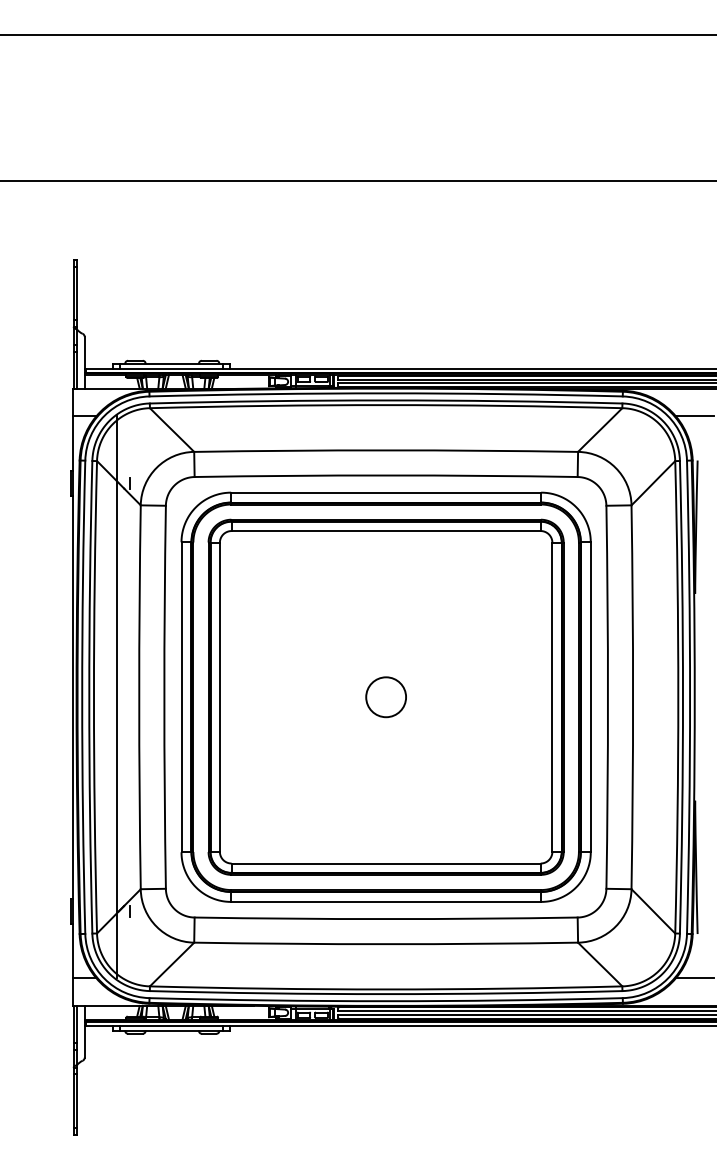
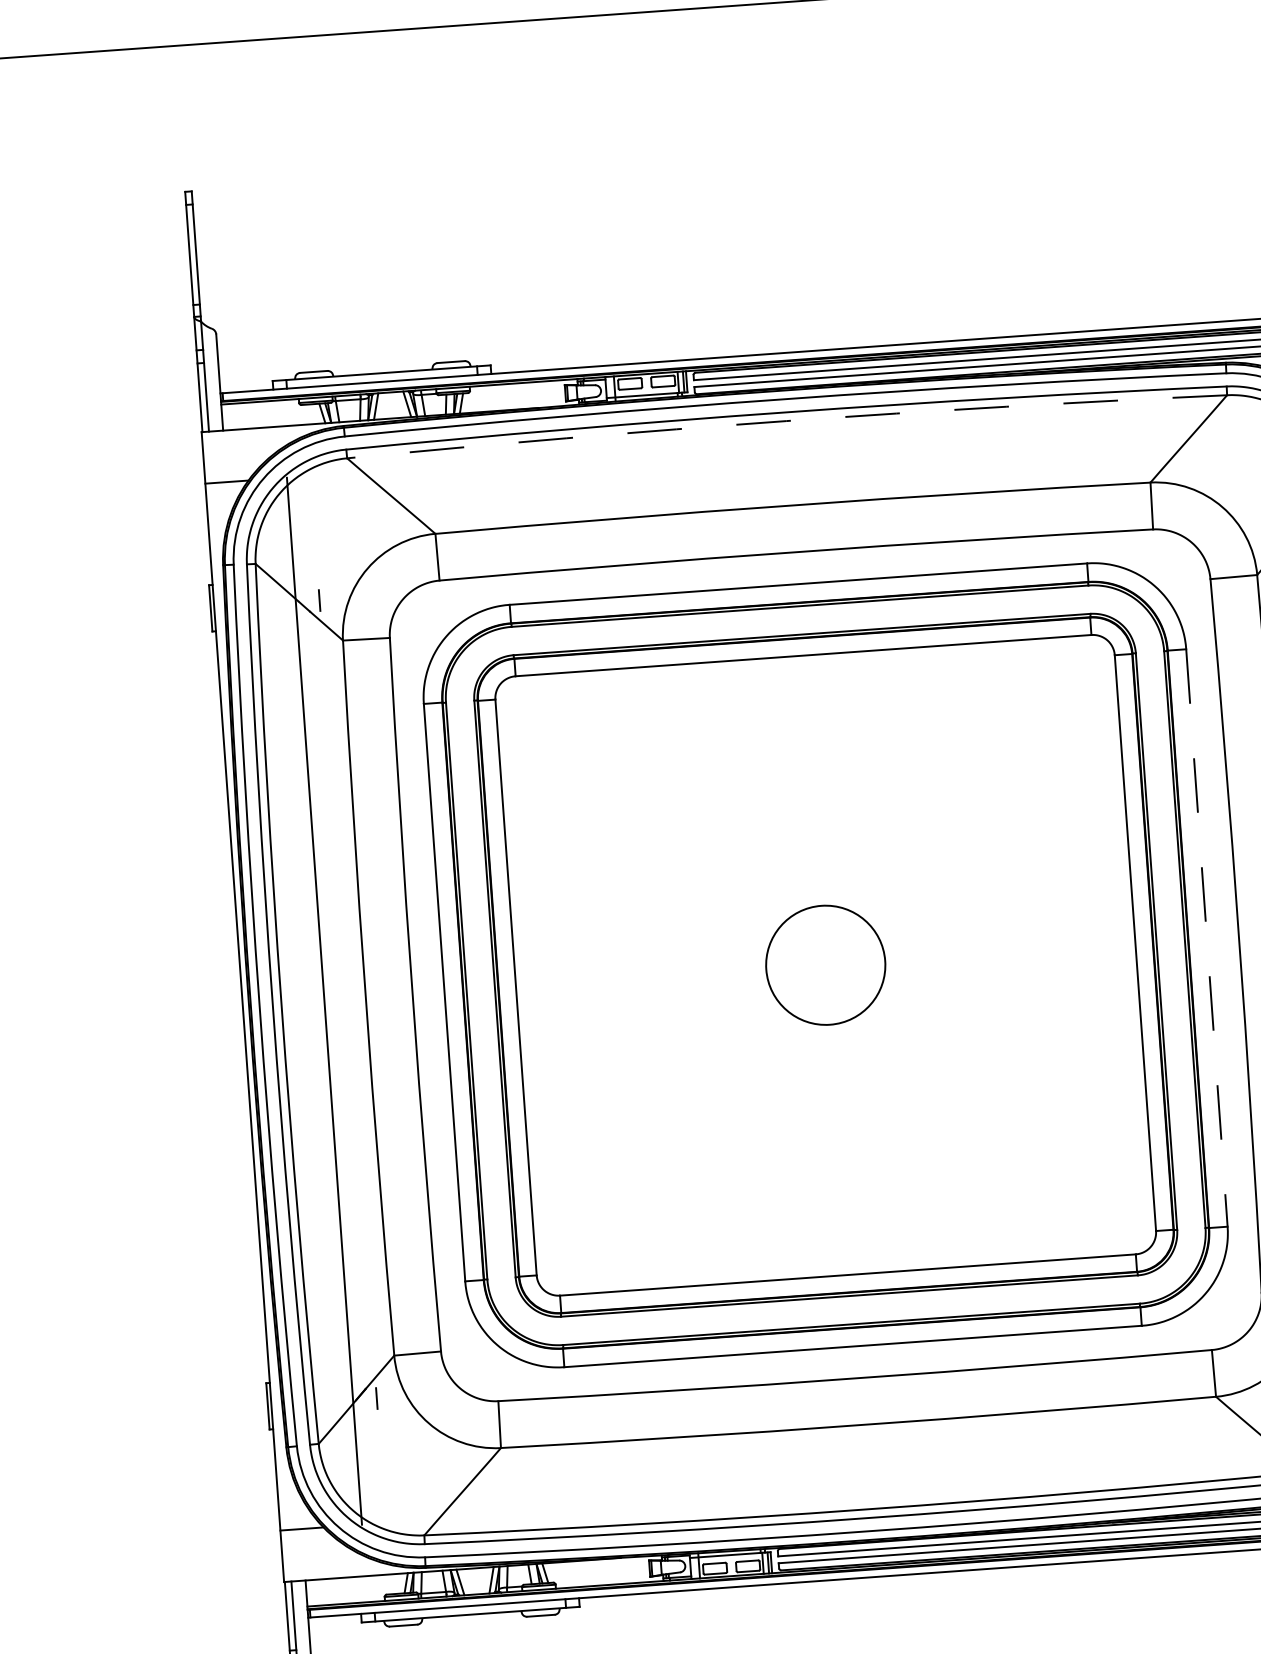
arc: (386, 405) -> (787, 421), solid -> dashed
circle: (386, 697) -> (826, 965), size x1.6
line: (590, 697) -> (1206, 938), solid -> dashed

